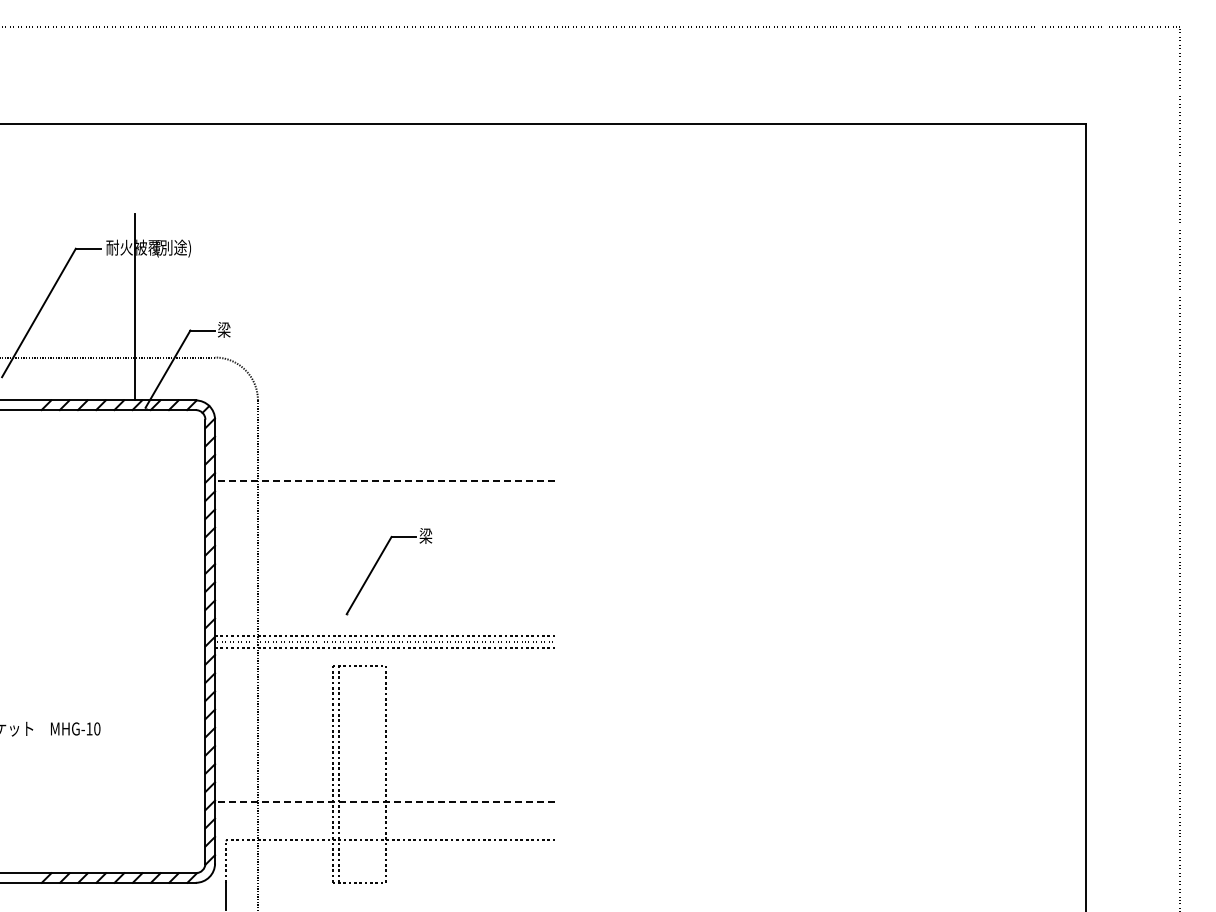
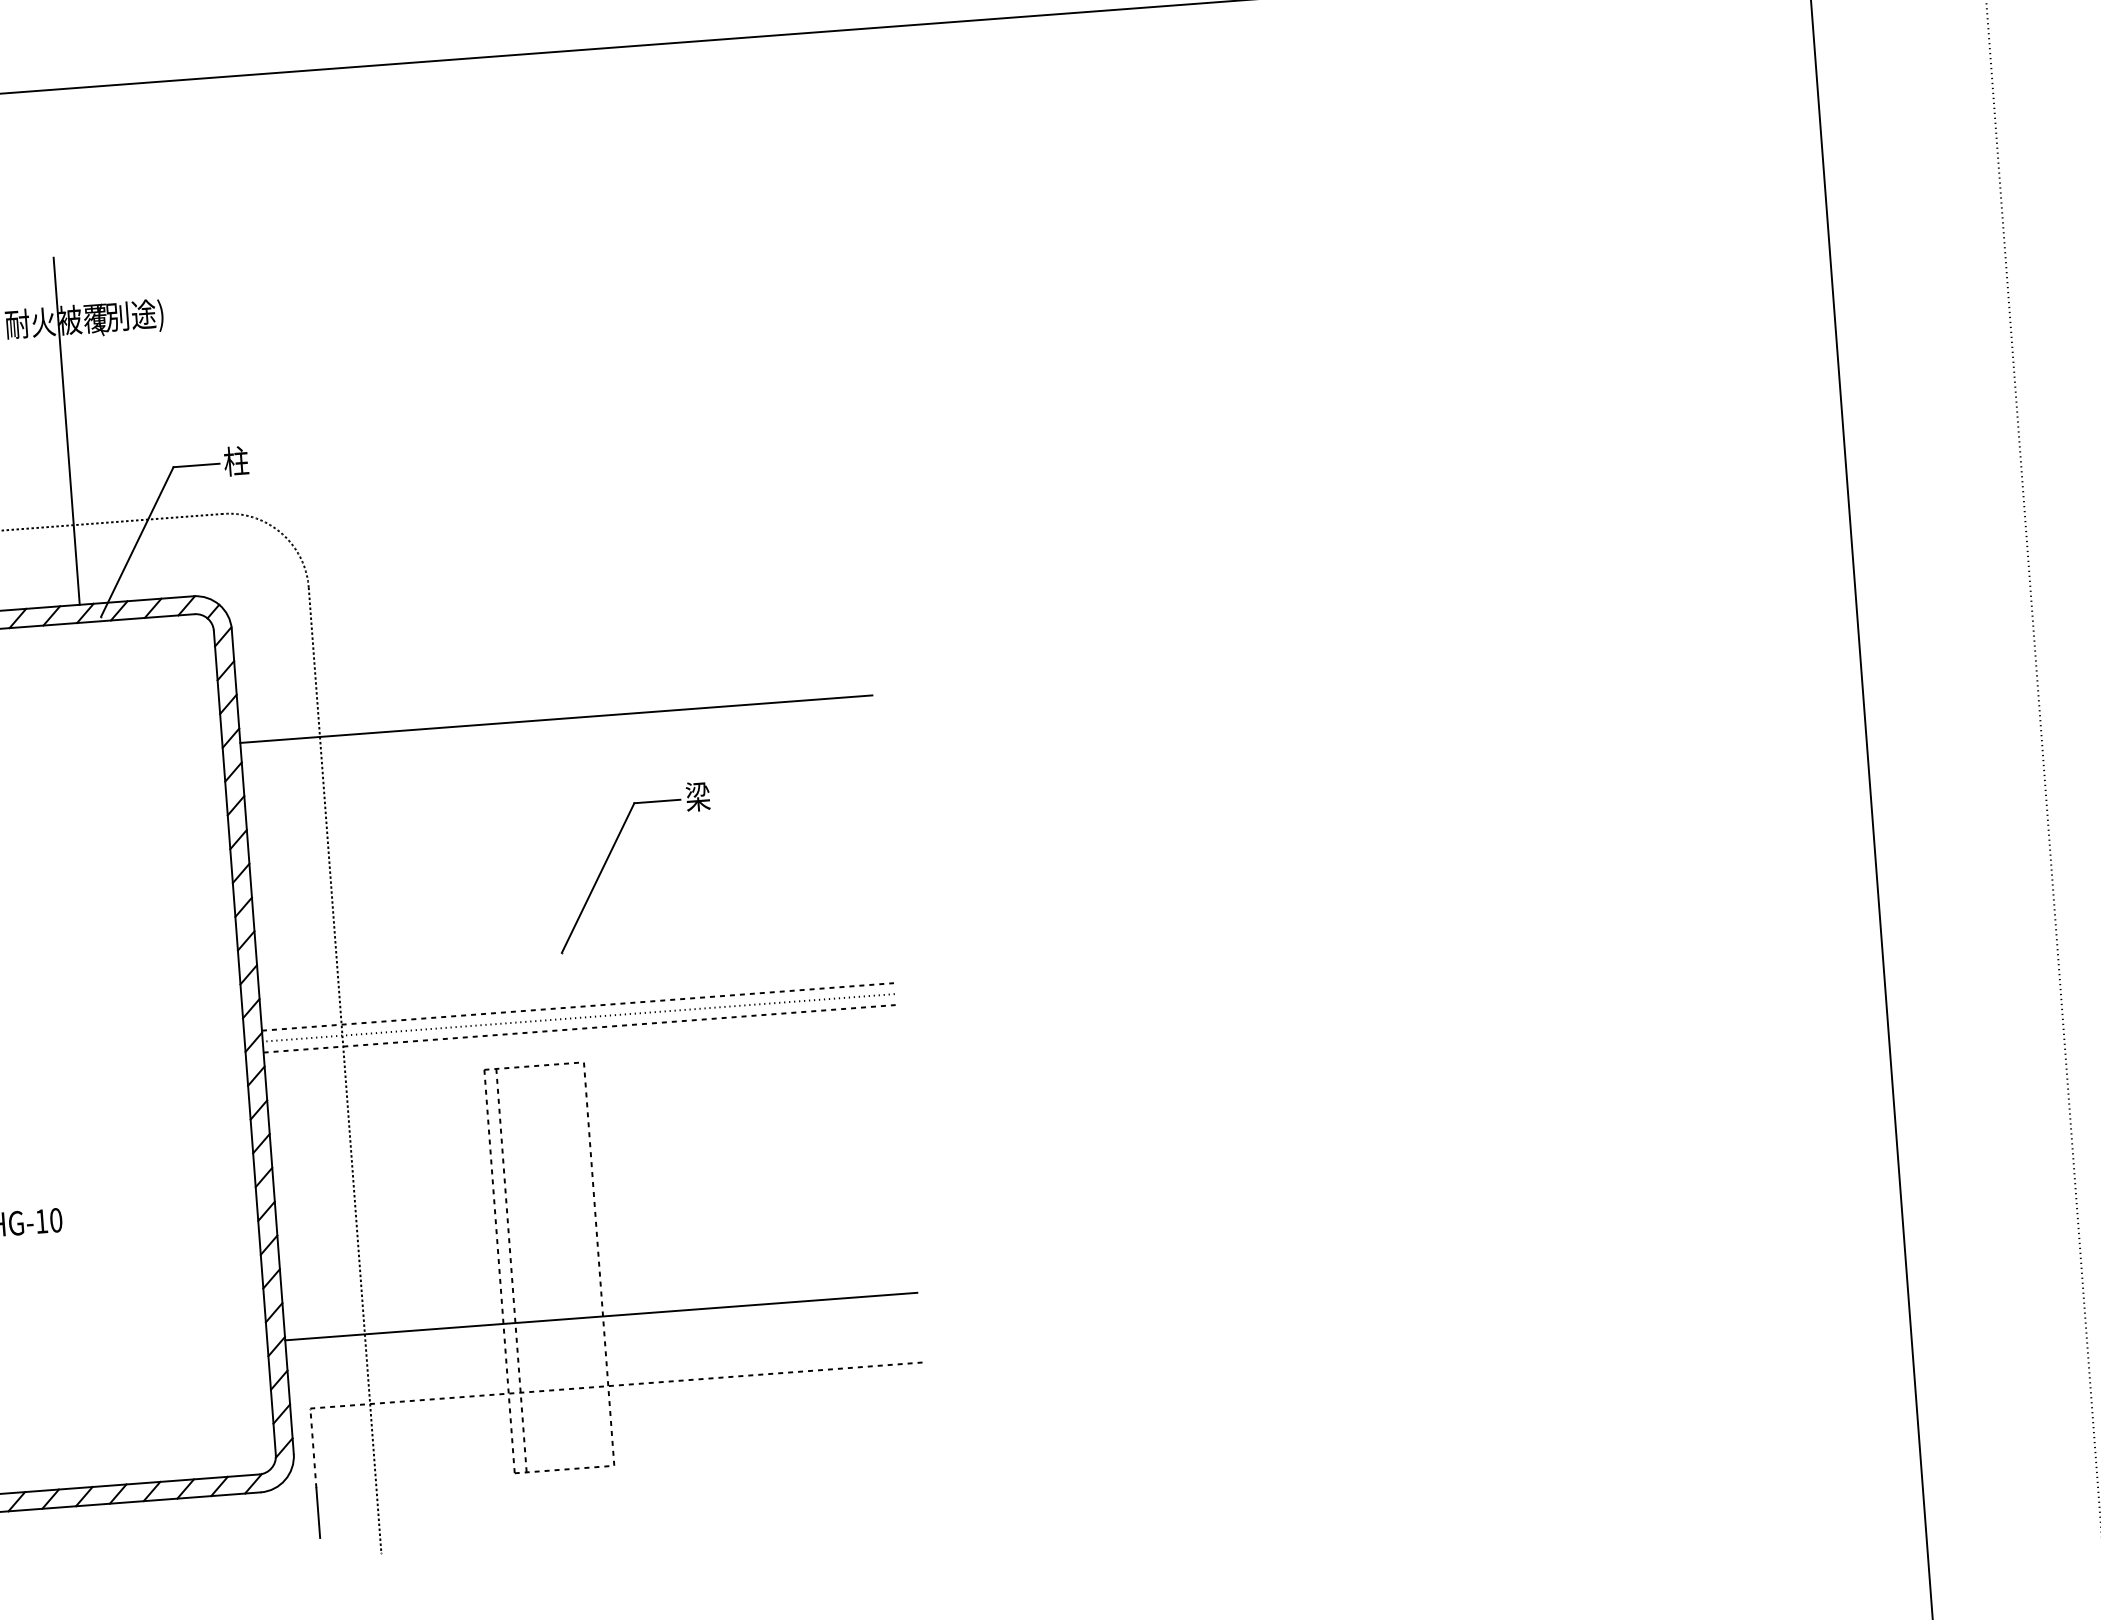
text: (223, 329) -> (234, 460), 梁 -> 柱
line: (384, 480) -> (555, 718), dashed -> solid
part: (376, 565) -> (610, 858), moved
line: (384, 802) -> (599, 1316), dashed -> solid

